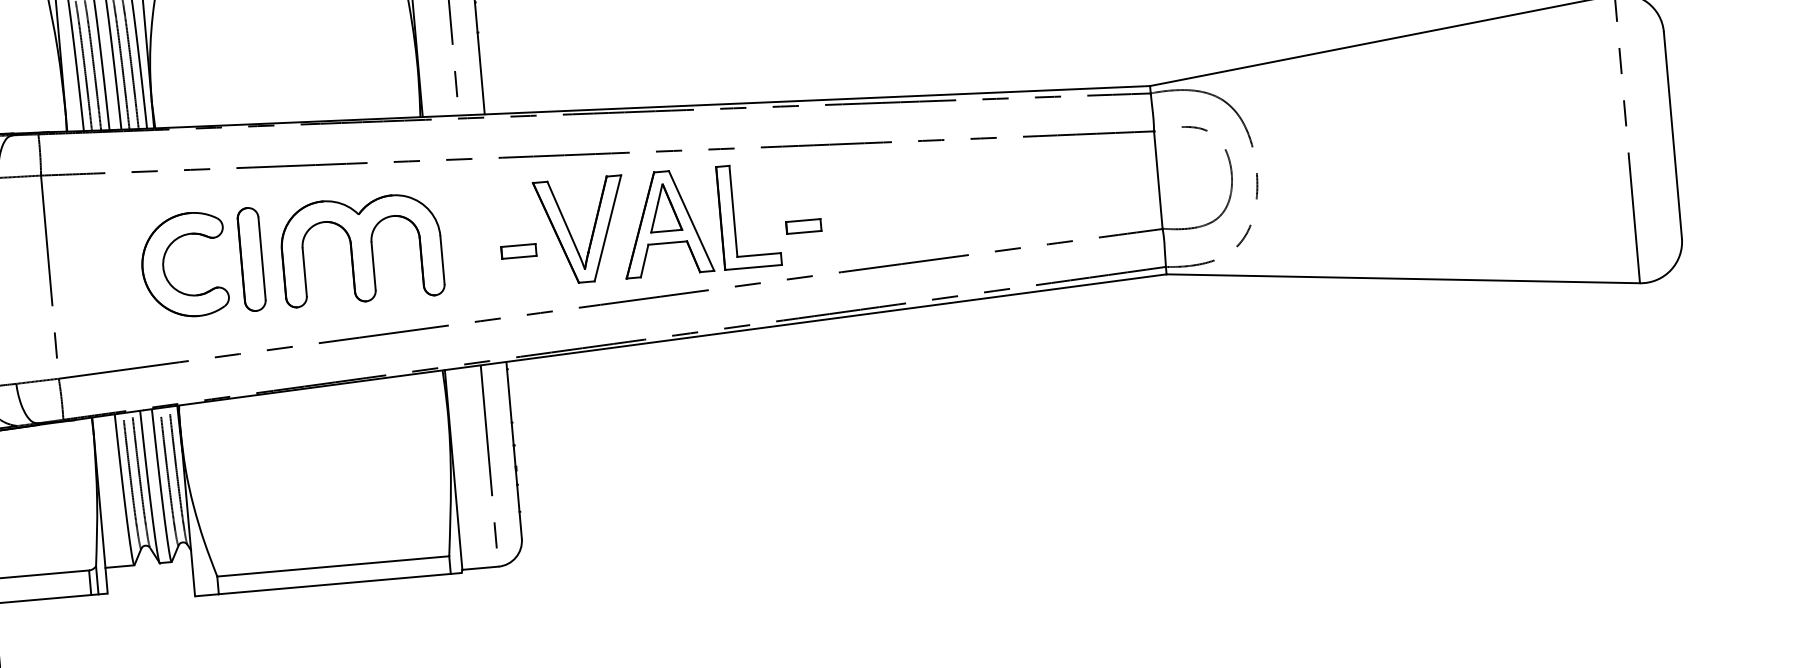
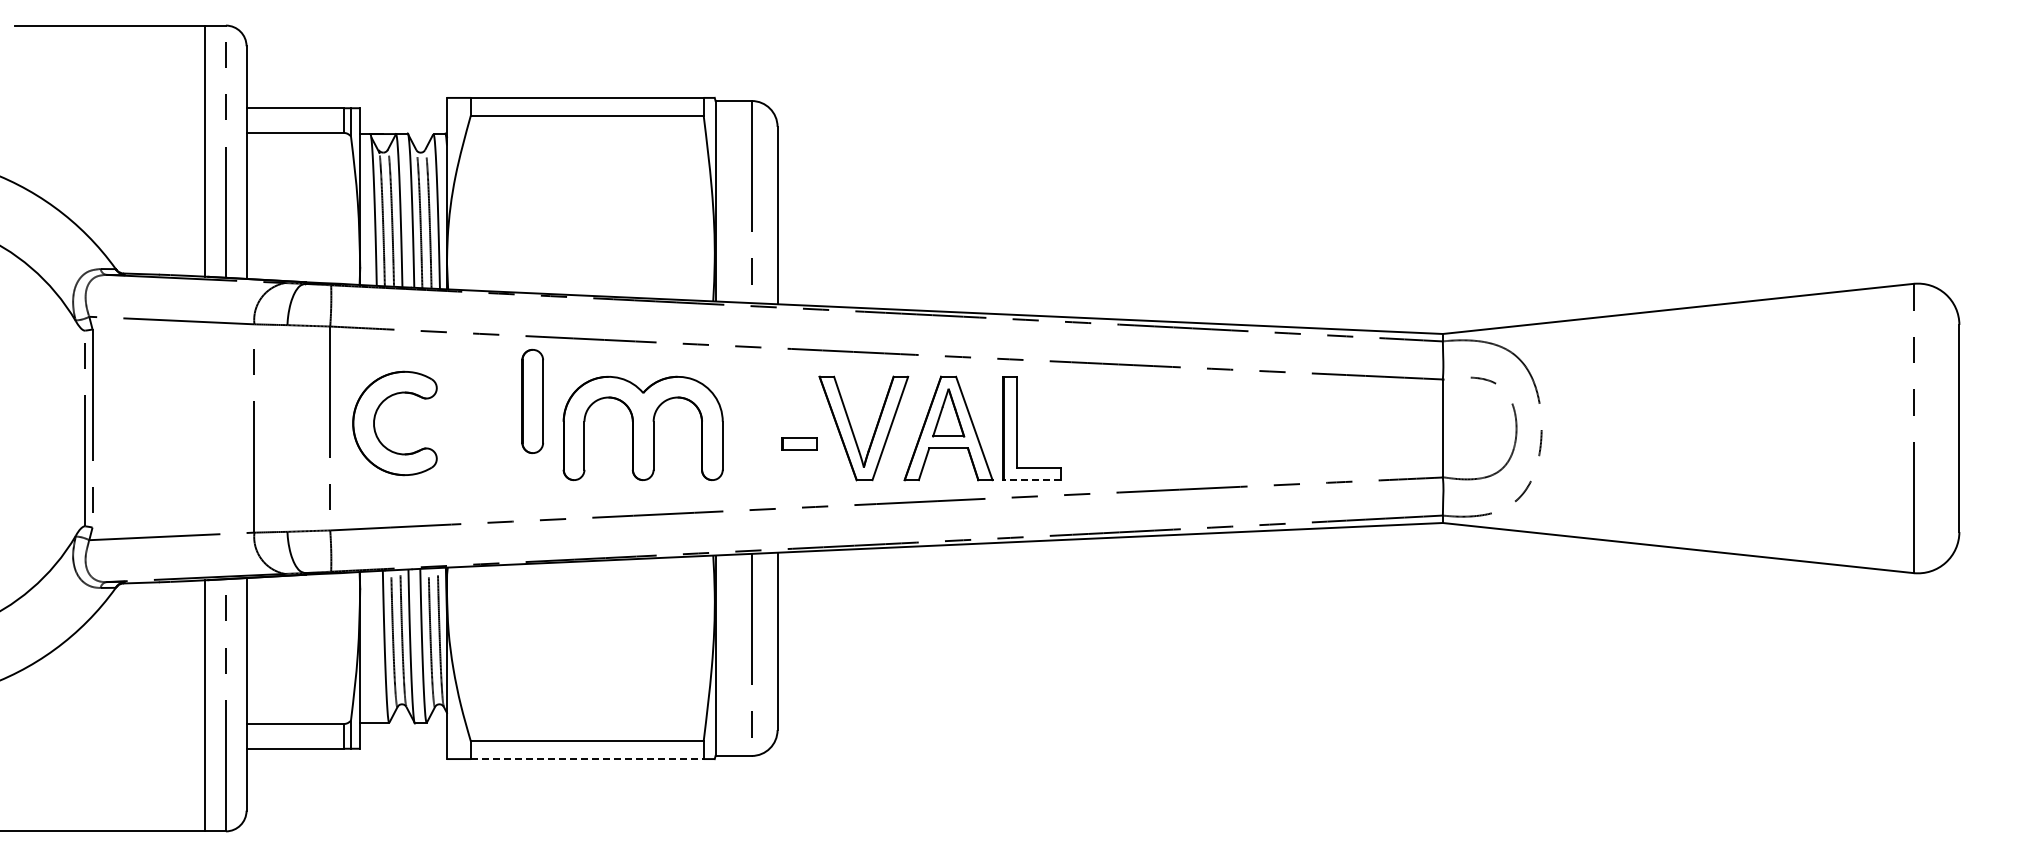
part: (803, 226) -> (1085, 443), removed
part: (251, 258) -> (532, 400), moved
part: (164, 263) -> (375, 419), moved
line: (753, 267) -> (1031, 480), solid -> dashed
line: (335, 584) -> (587, 759), solid -> dashed

